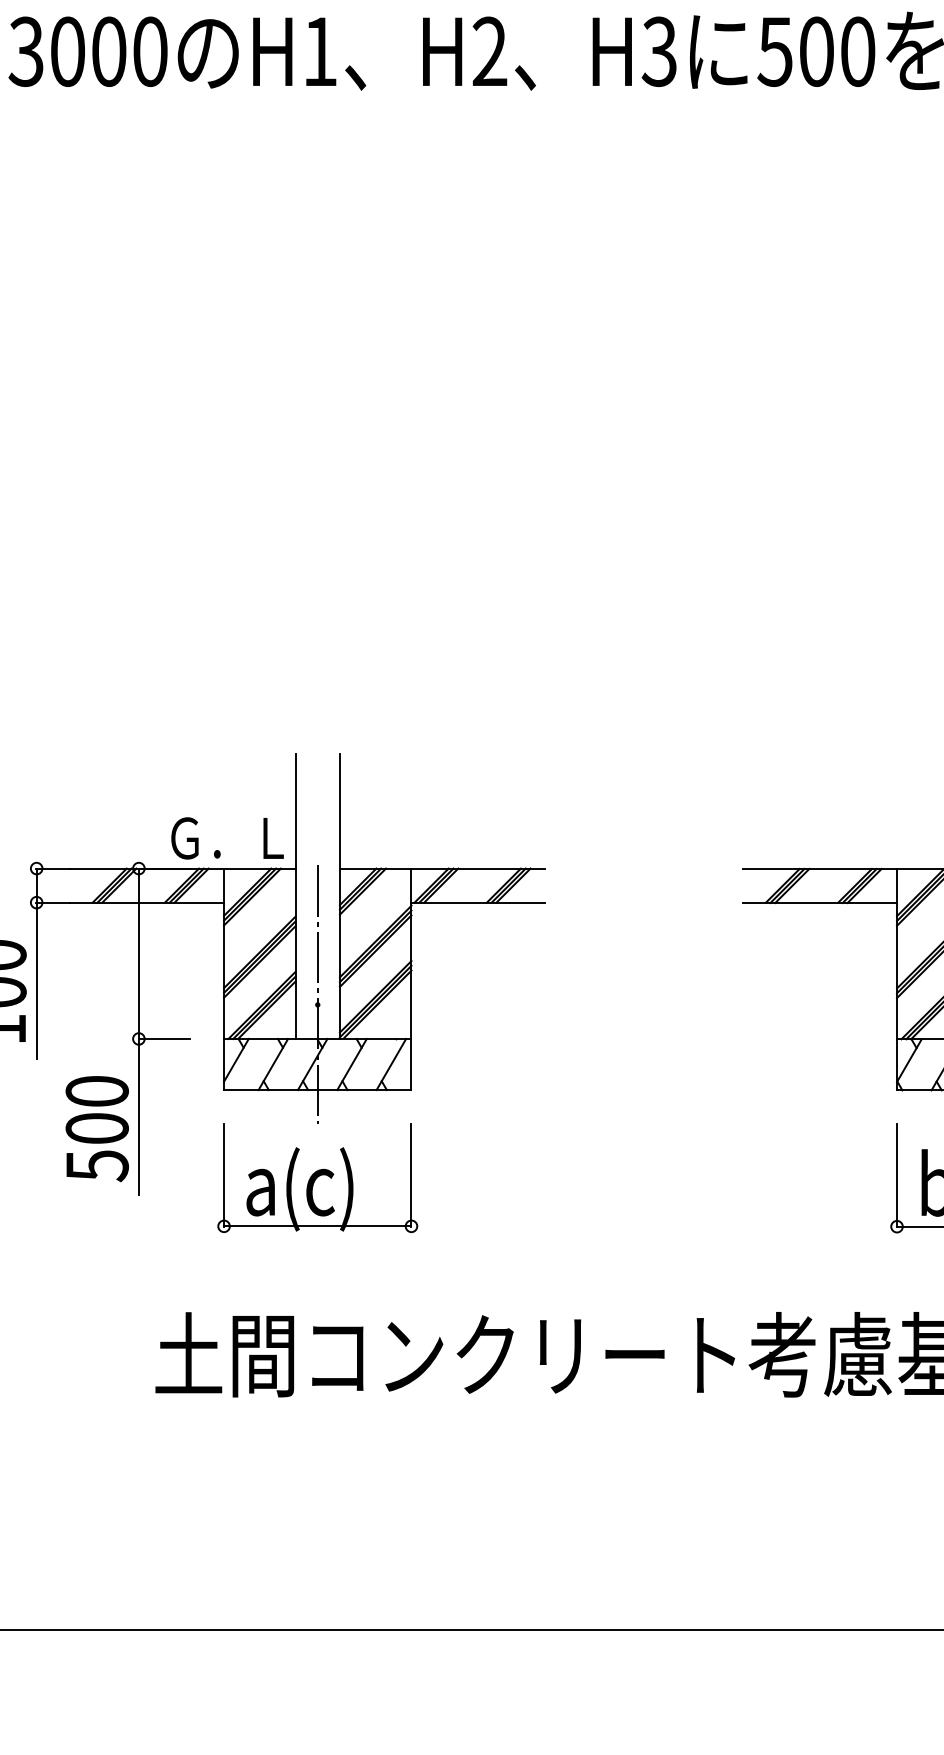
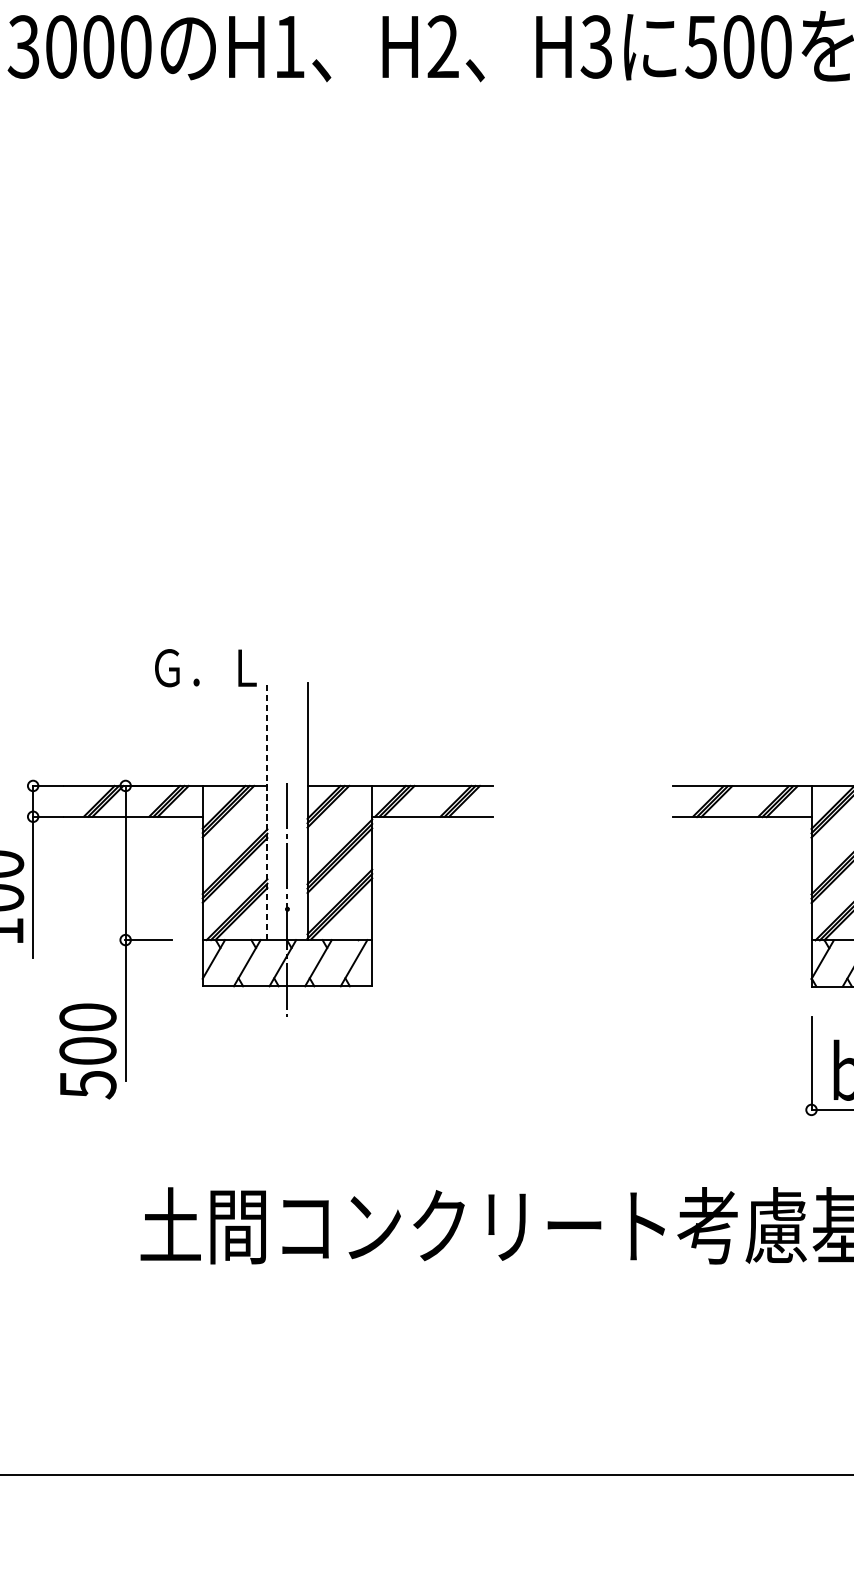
text: (227, 838) -> (205, 668), moved
line: (295, 896) -> (267, 811), solid -> dashed
text: (96, 1129) -> (87, 1051), moved
part: (317, 1177) -> (287, 1065), removed

